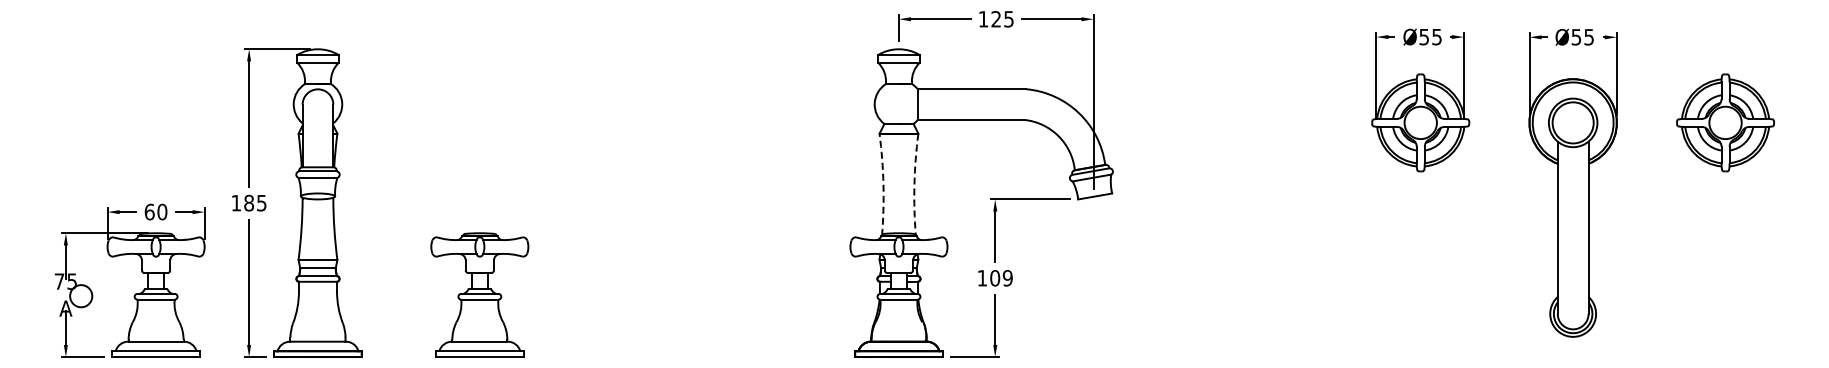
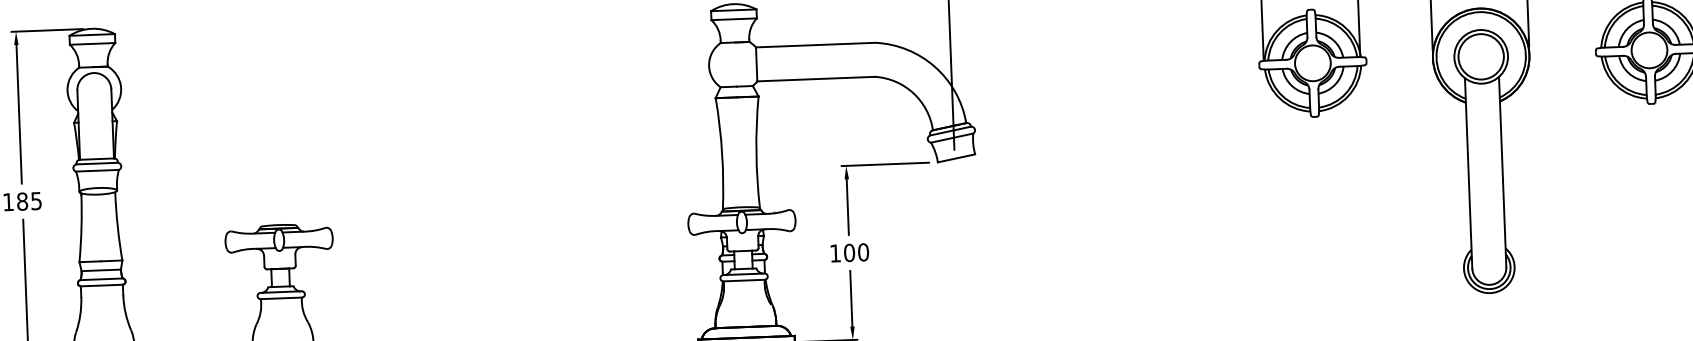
arc: (883, 184) -> (722, 154), dashed -> solid
arc: (914, 184) -> (756, 152), dashed -> solid
text: (1007, 278) -> (863, 252), 109 -> 100

